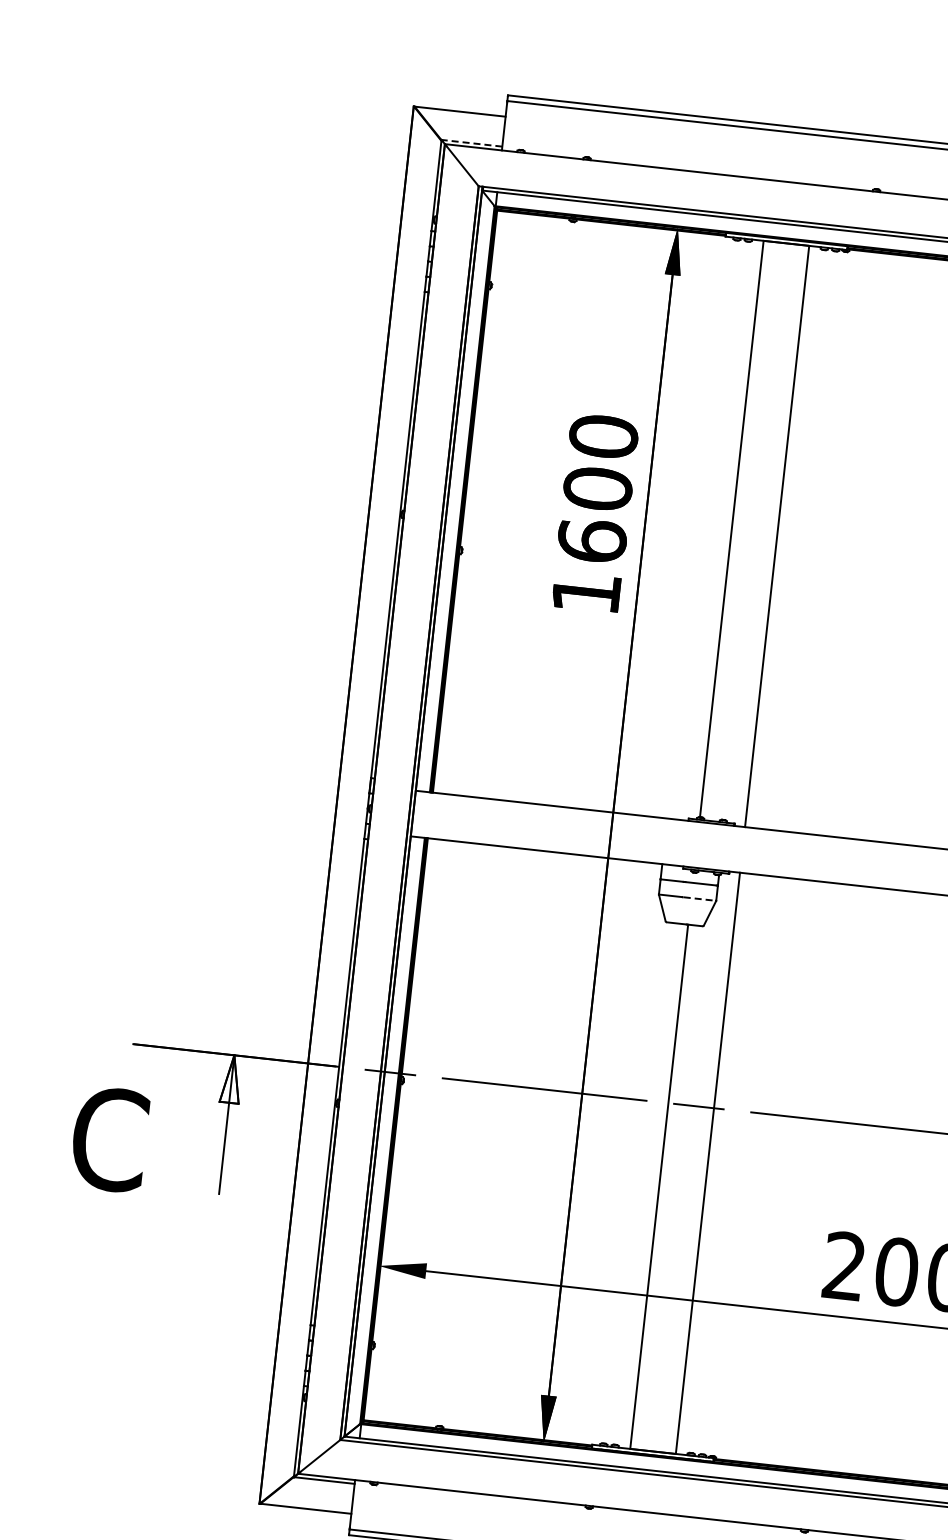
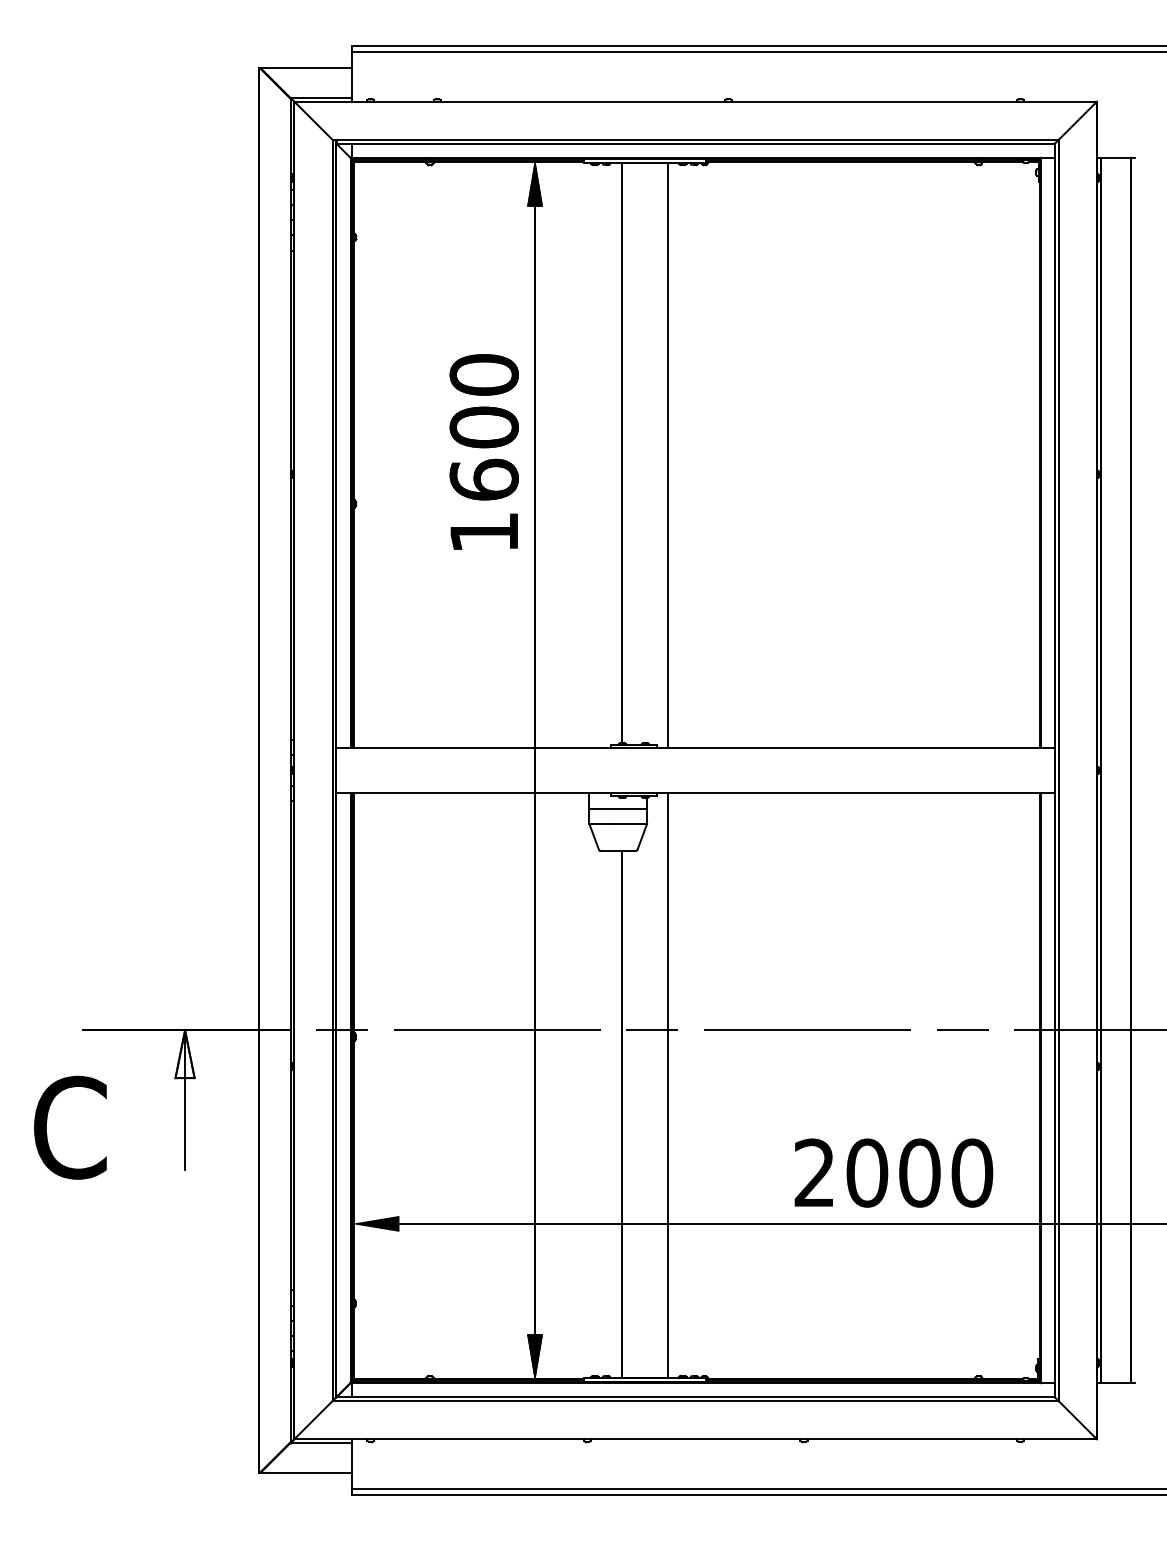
line: (472, 143) -> (321, 97), dashed -> solid
line: (699, 899) -> (630, 824), dashed -> solid

